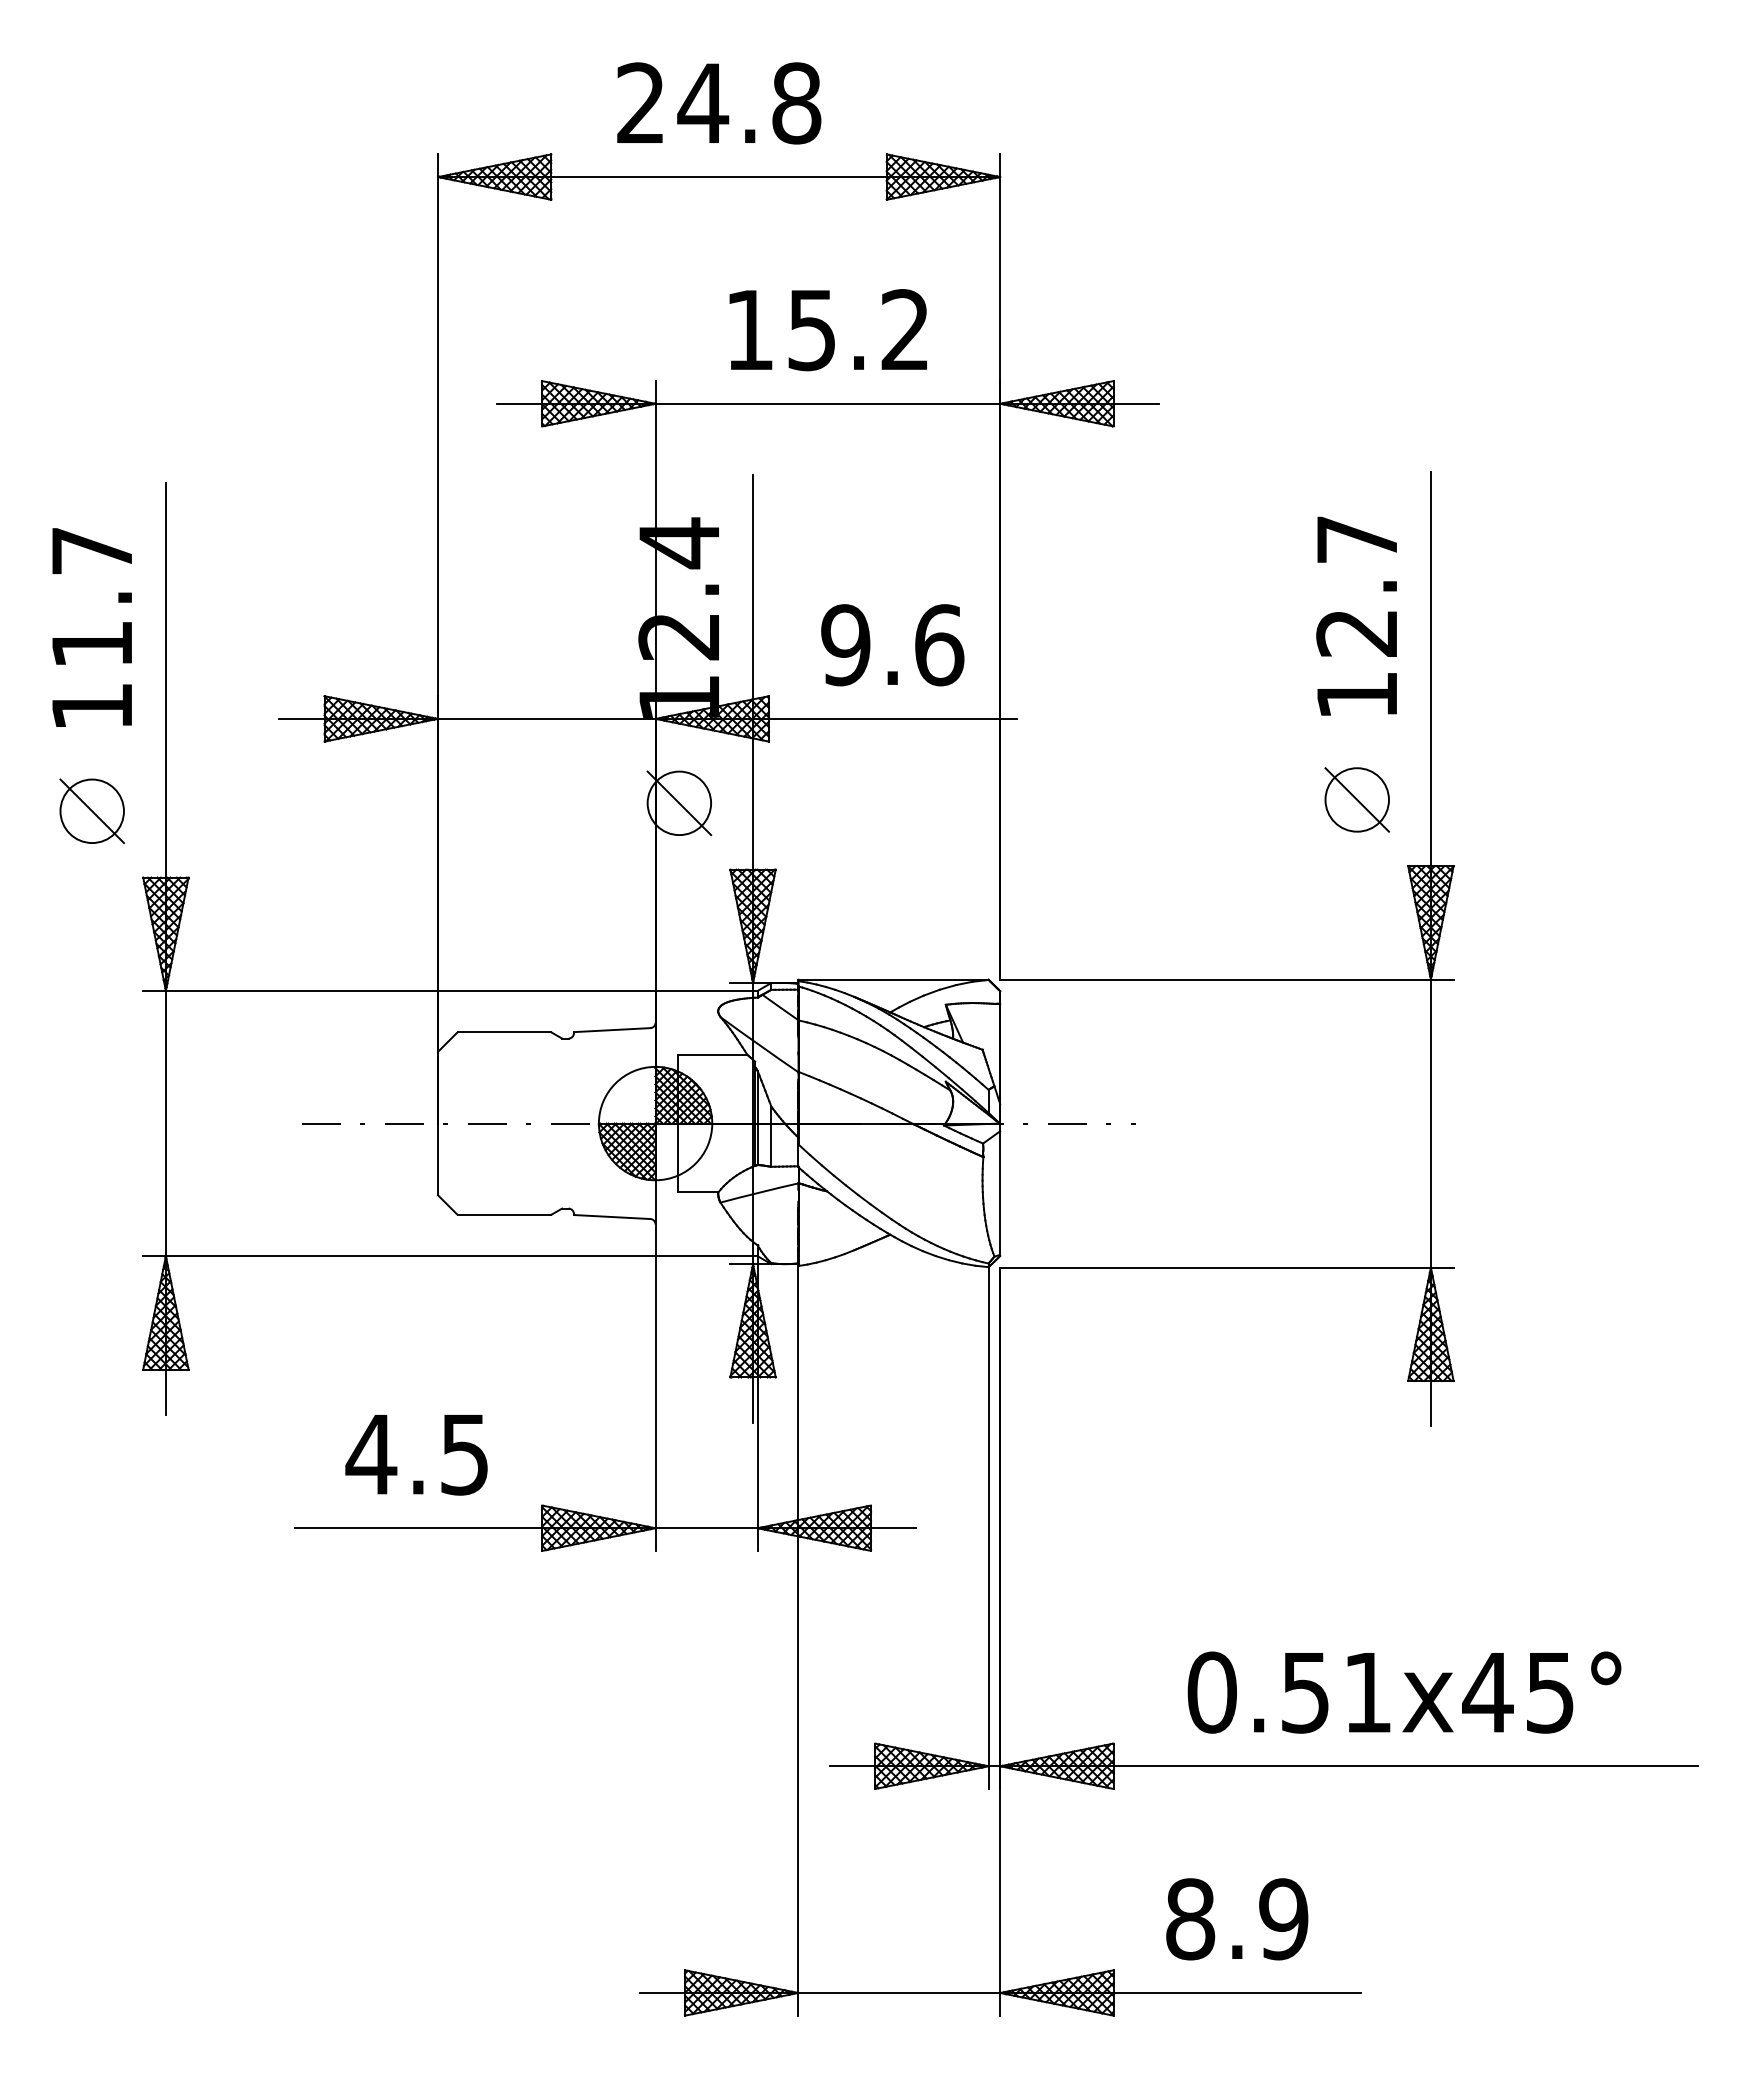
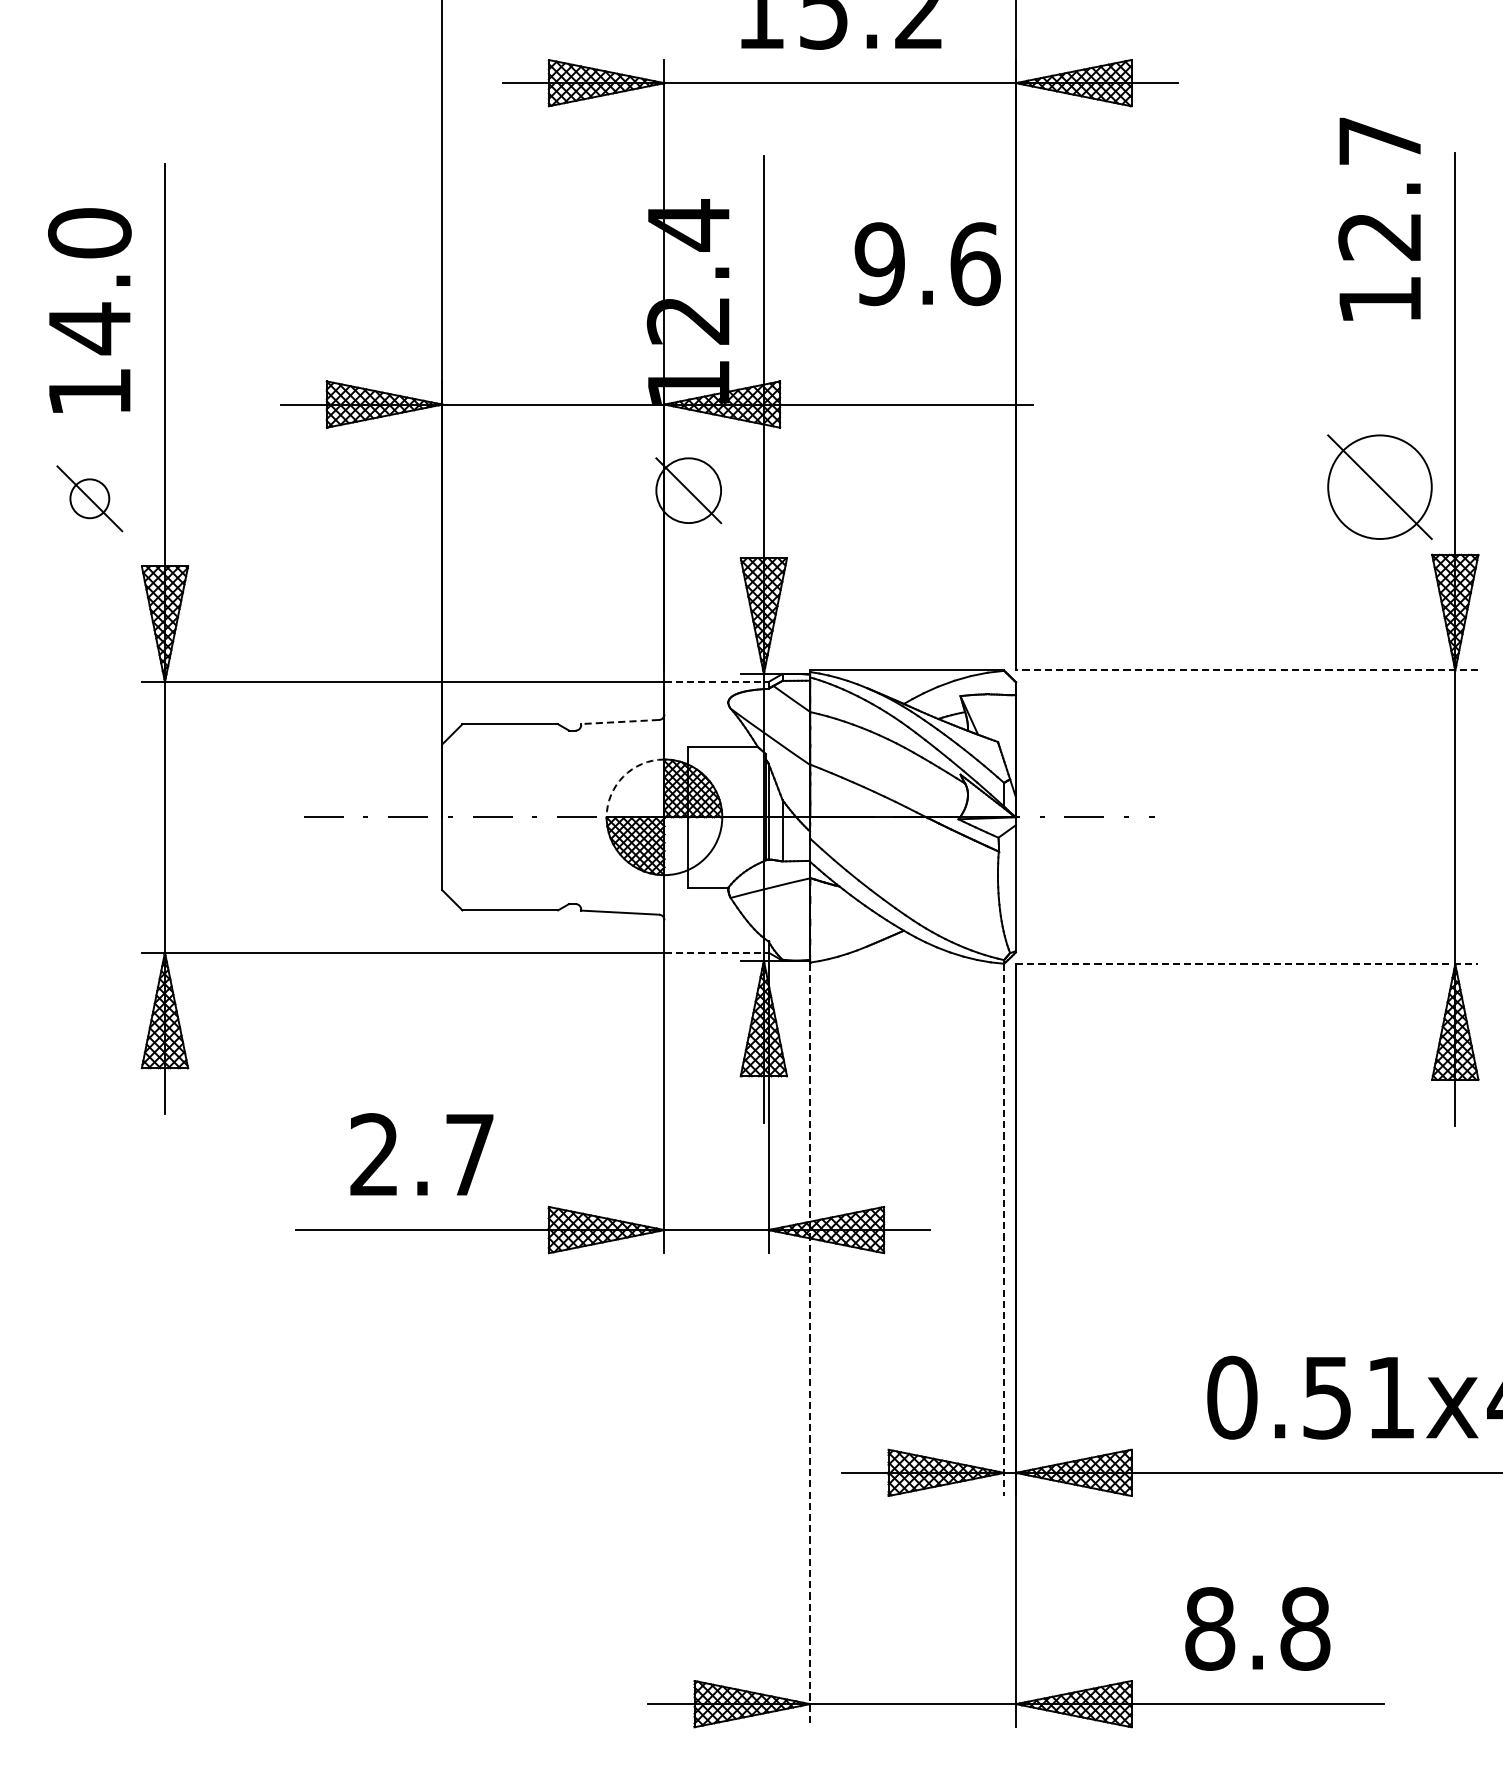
text: (92, 598) -> (90, 281), 11.7 -> 14.0
text: (1356, 615) -> (1379, 218), moved
text: (892, 645) -> (927, 264), moved
part: (1357, 799) -> (1380, 486), size x1.6
circle: (91, 811) -> (89, 499), size x0.6
line: (1226, 979) -> (1246, 670), solid -> dashed
line: (707, 990) -> (717, 681), solid -> dashed
line: (611, 1030) -> (619, 722), solid -> dashed
arc: (615, 1083) -> (623, 776), solid -> dashed
line: (707, 1256) -> (717, 952), solid -> dashed
line: (1226, 1267) -> (1246, 964), solid -> dashed
text: (416, 1454) -> (420, 1154), 4.5 -> 2.7
line: (988, 1528) -> (1004, 1230), solid -> dashed
line: (798, 1642) -> (810, 1346), solid -> dashed
text: (1283, 1919) -> (1304, 1629), 8.9 -> 8.8

